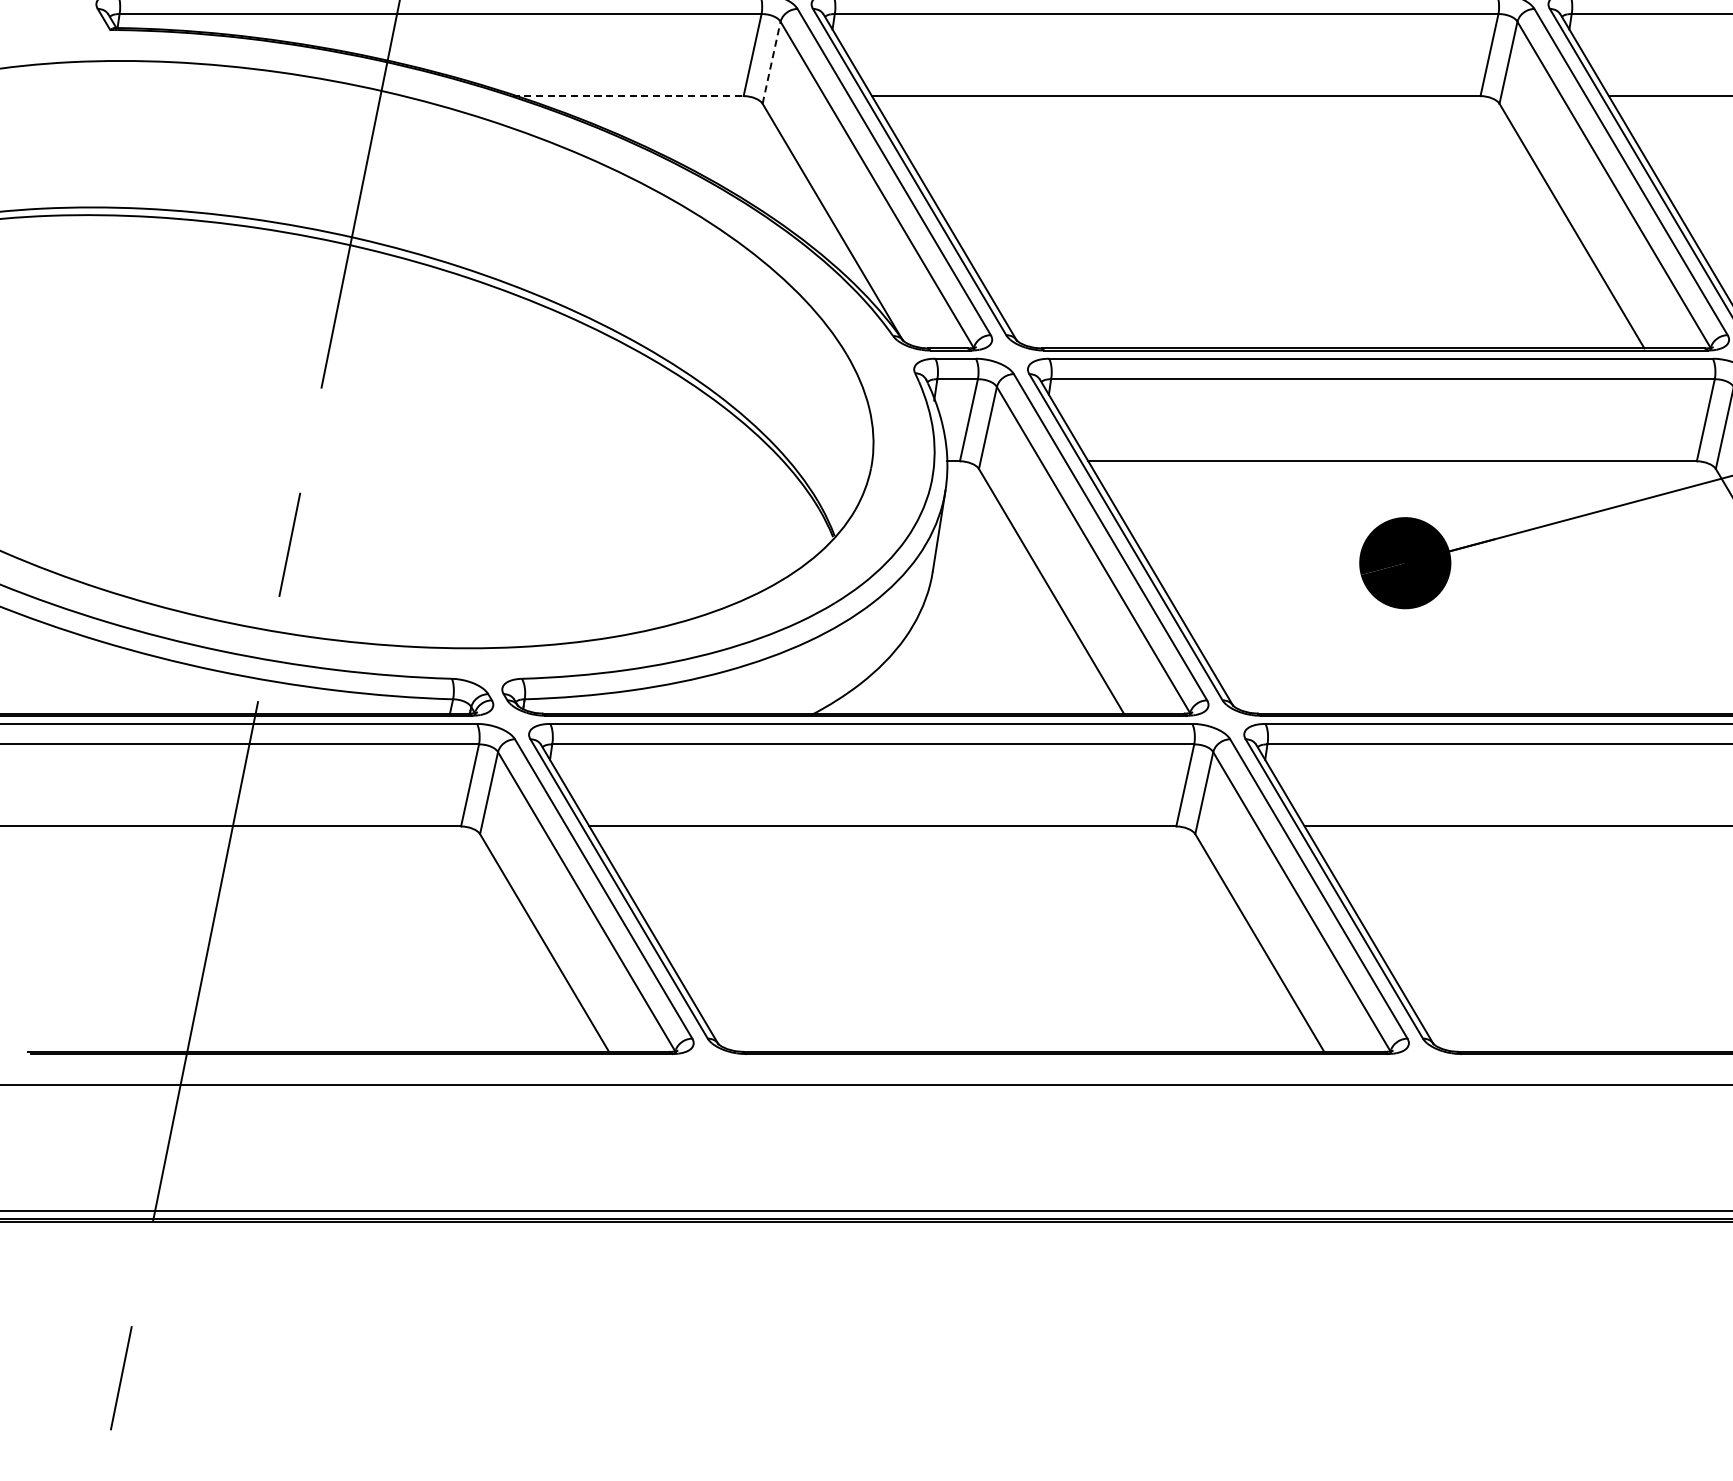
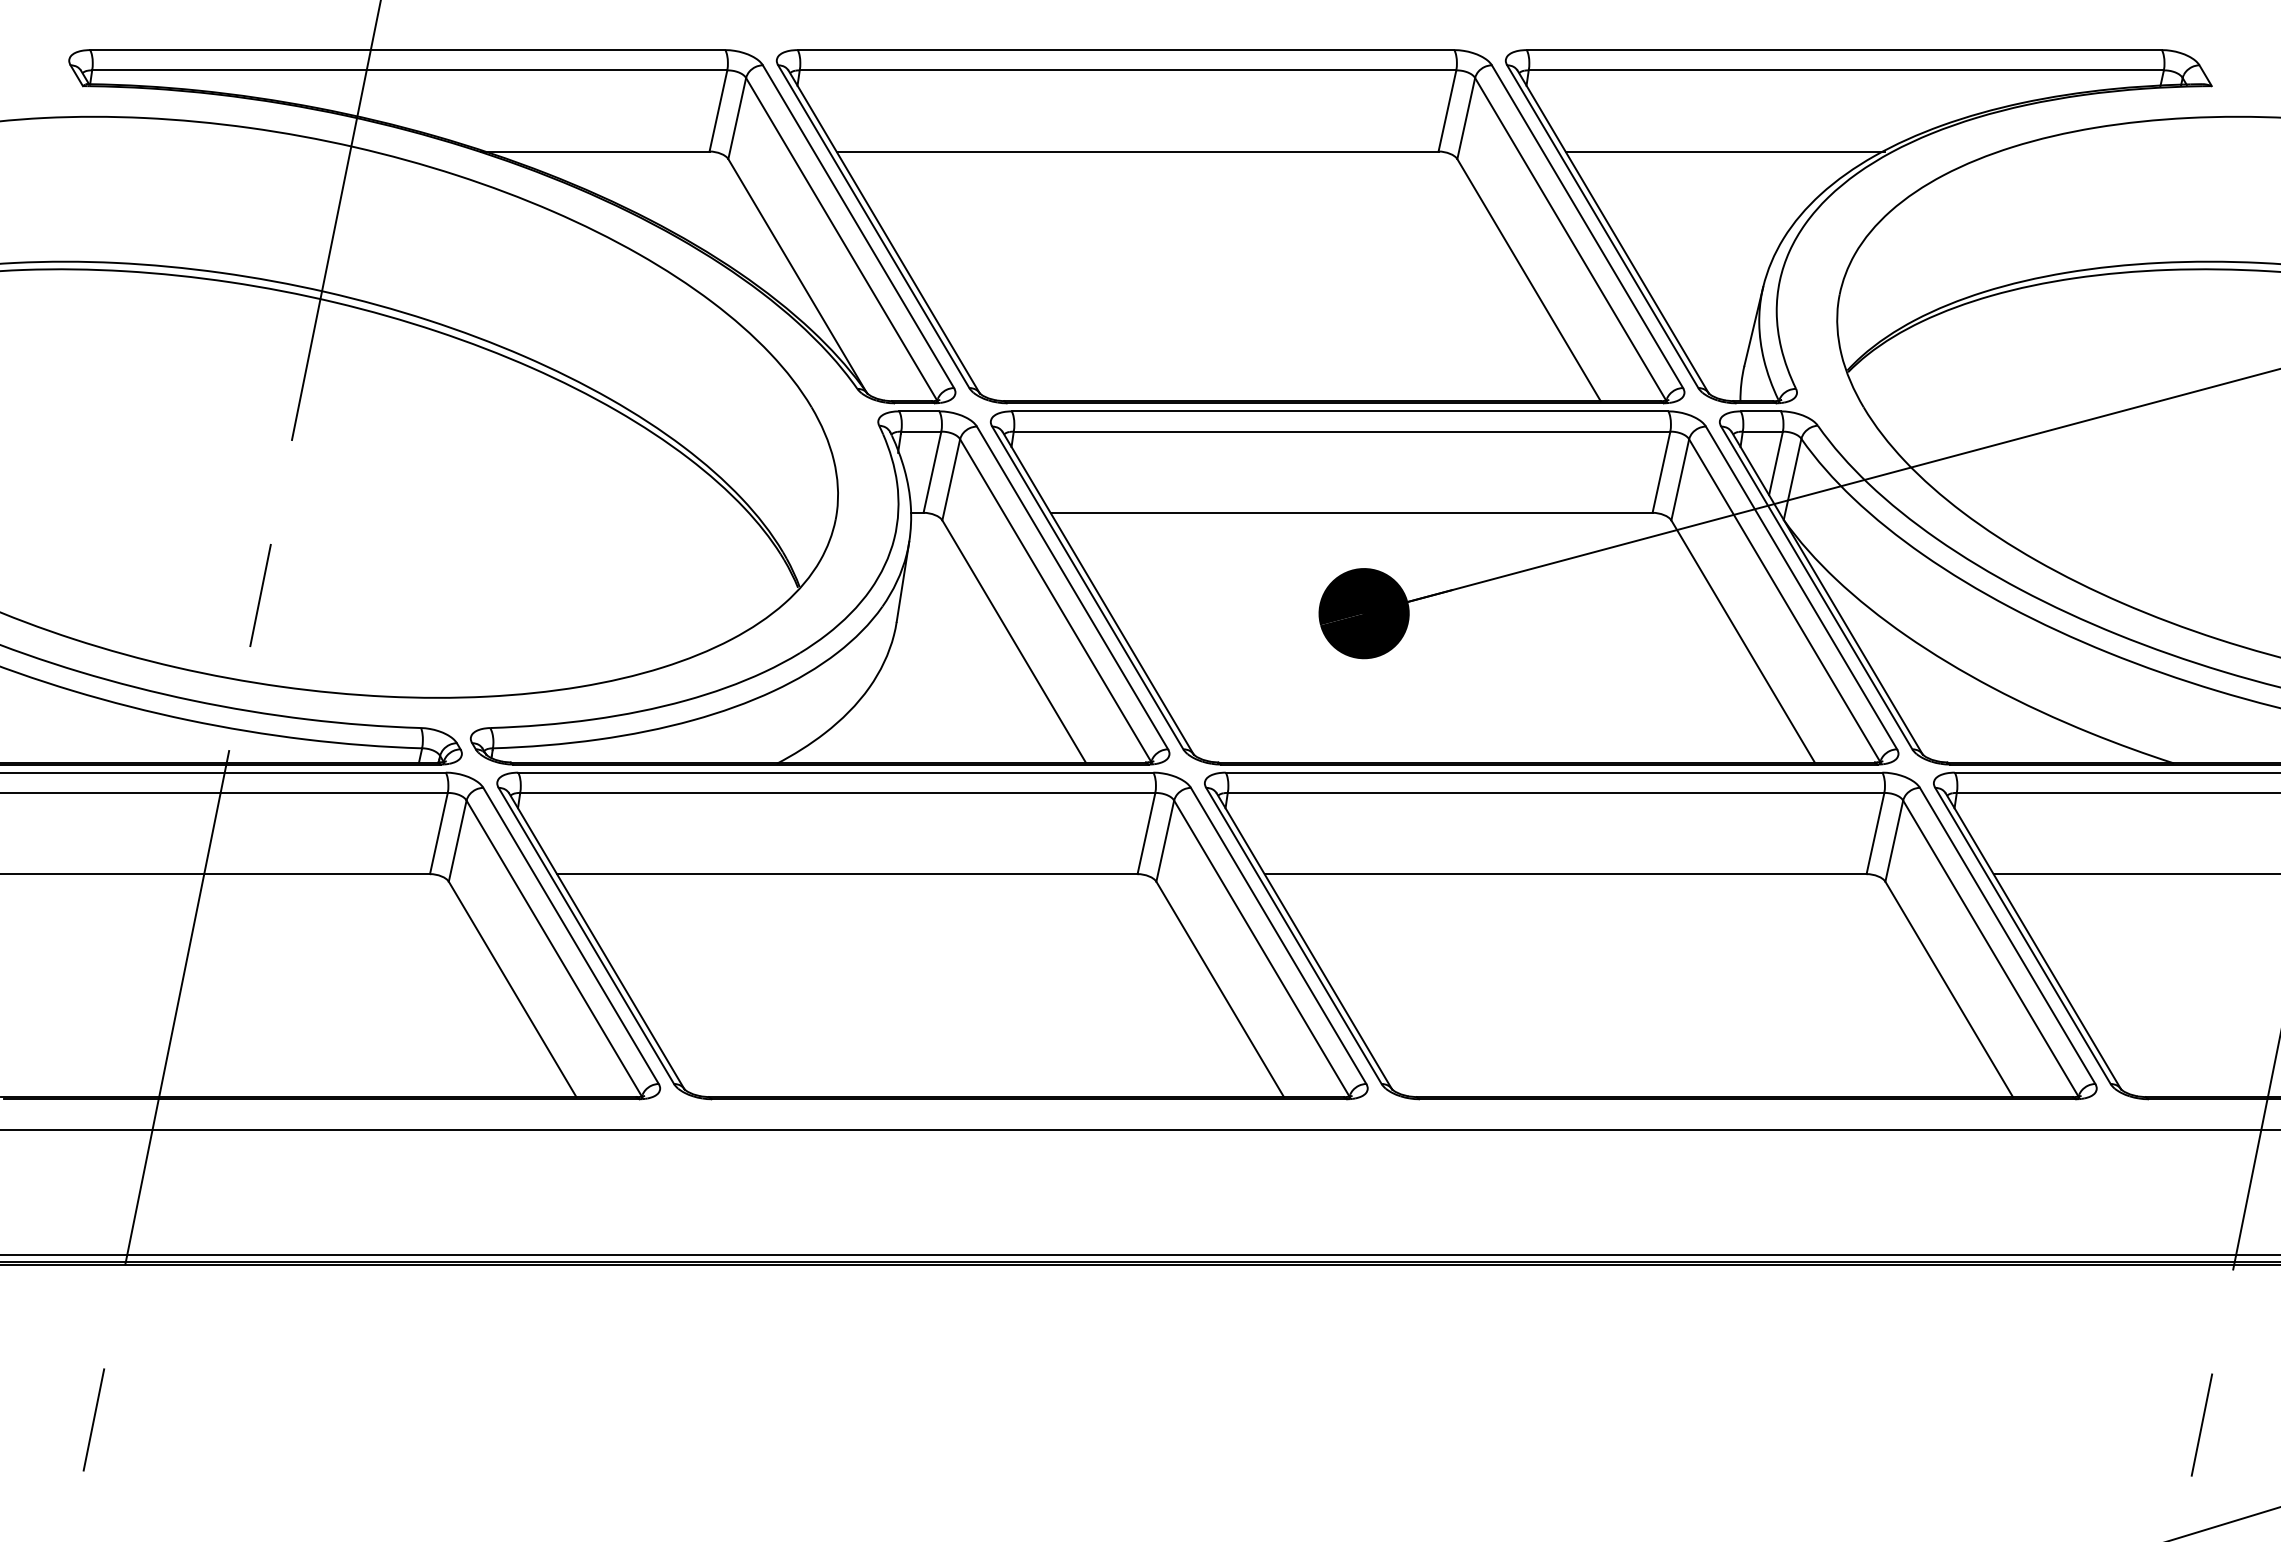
line: (771, 62) -> (737, 118), dashed -> solid
line: (628, 96) -> (595, 151), dashed -> solid

